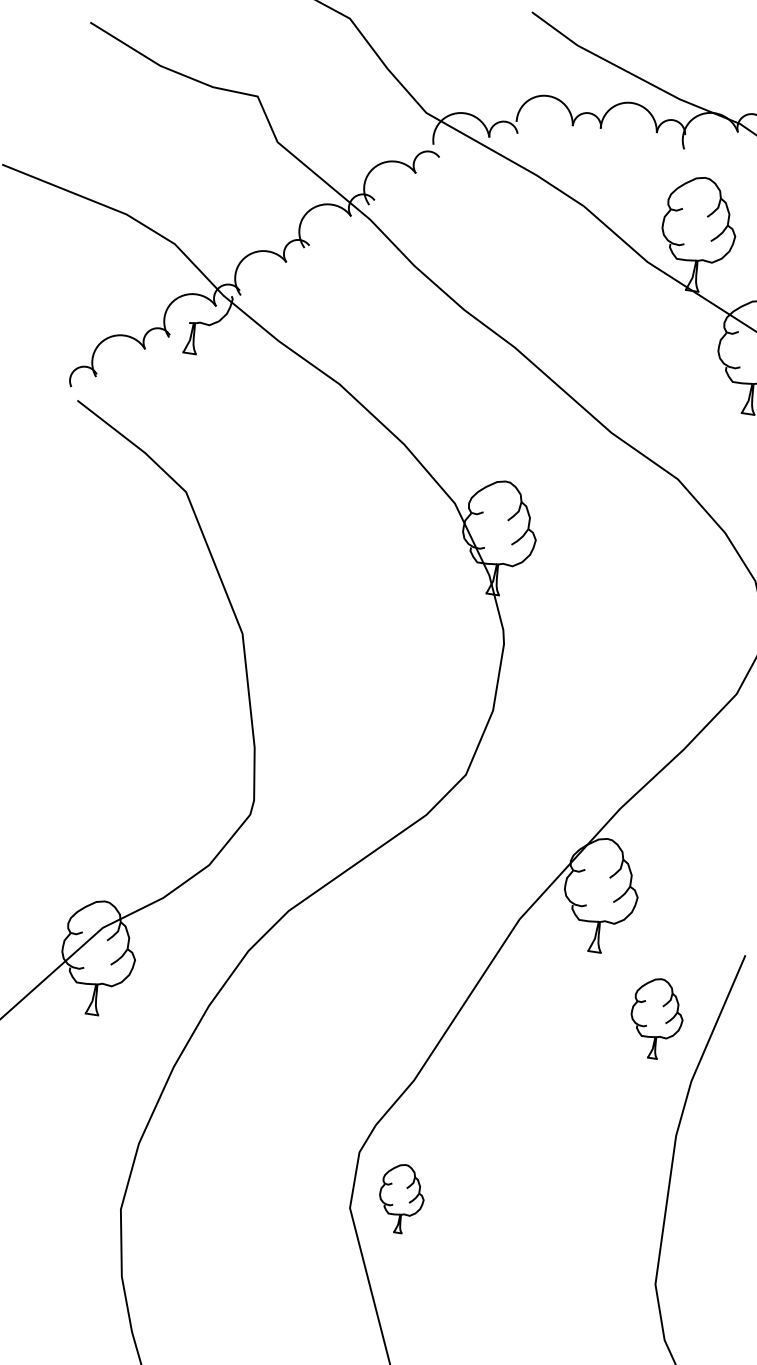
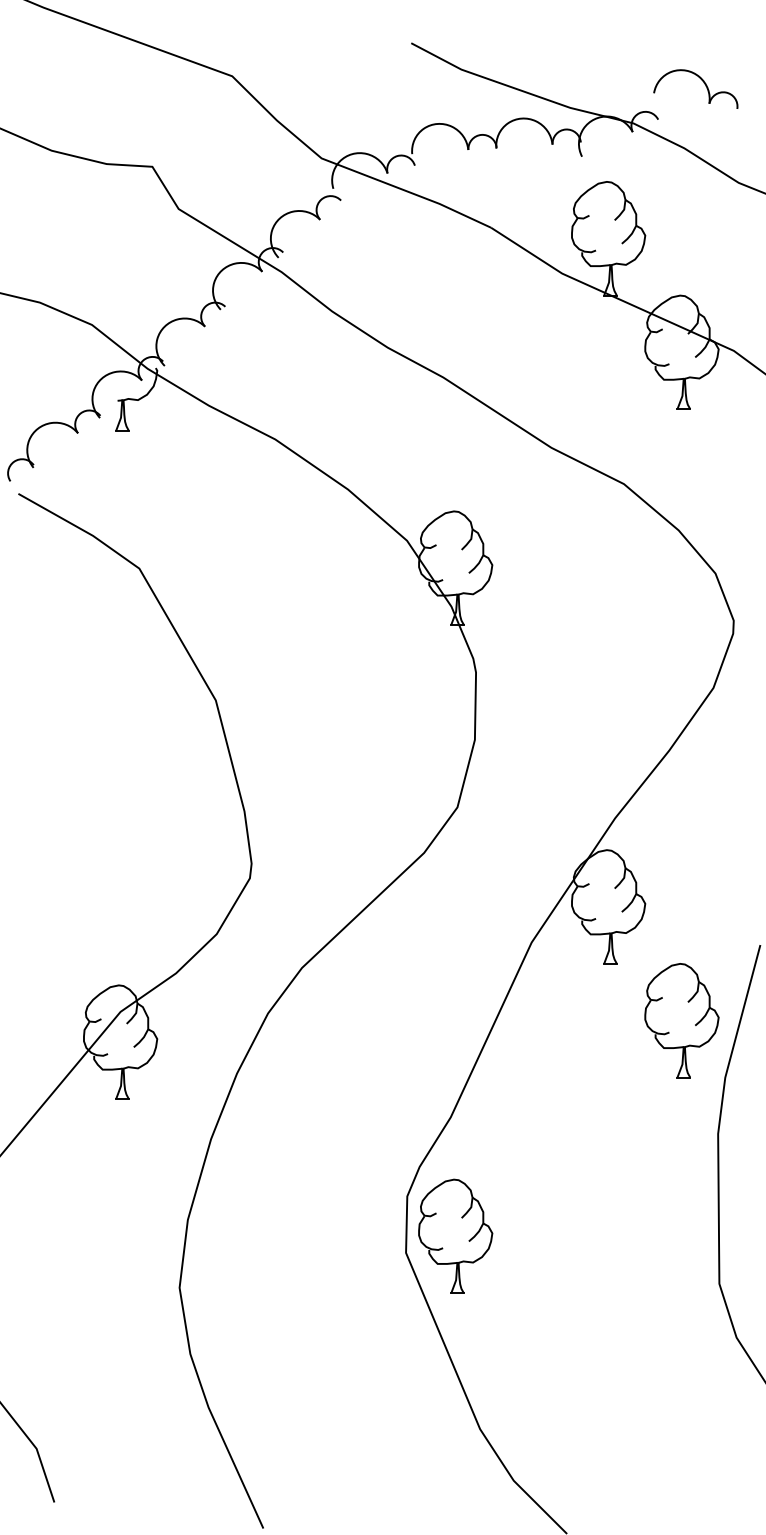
part: (656, 1018) -> (681, 1020), size x1.43
part: (401, 1198) -> (455, 1235), size x1.67

